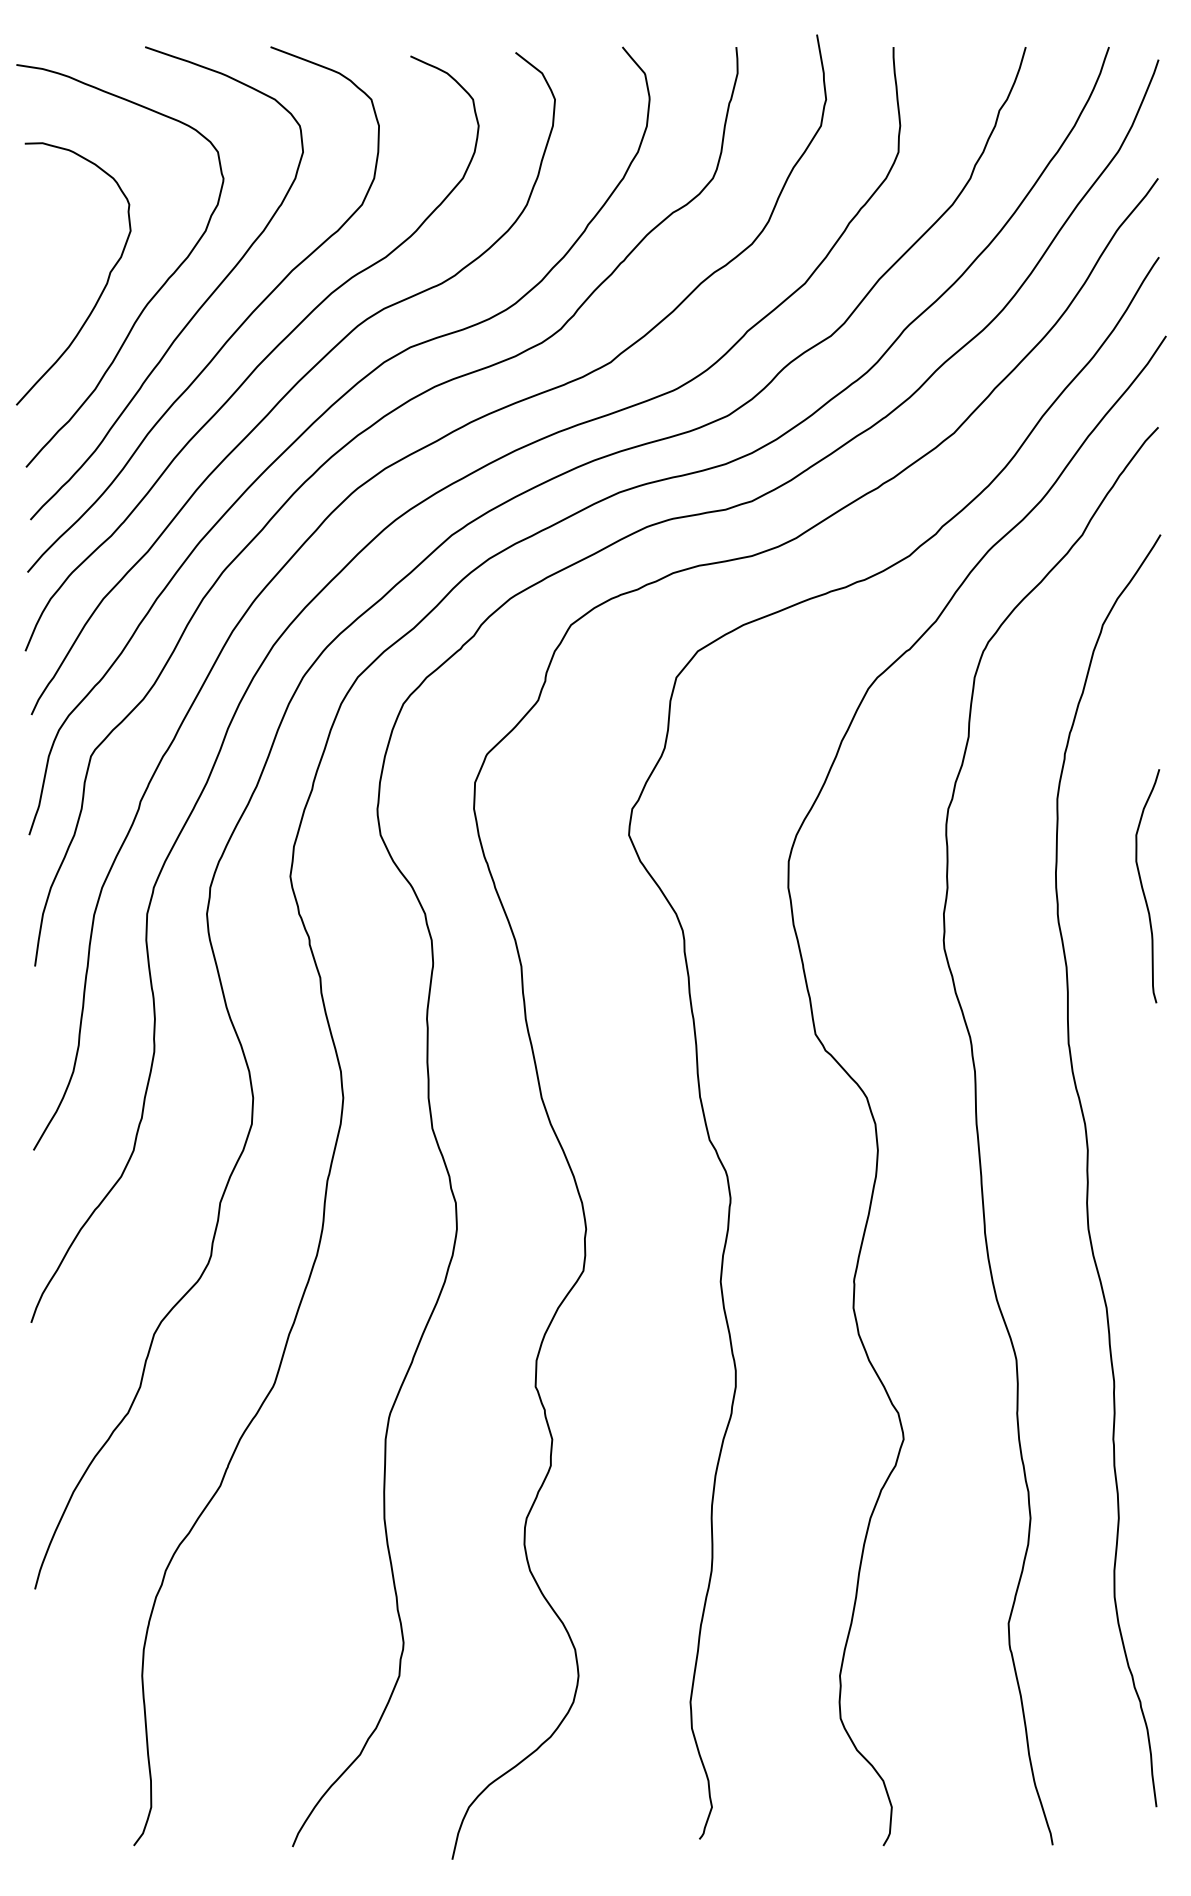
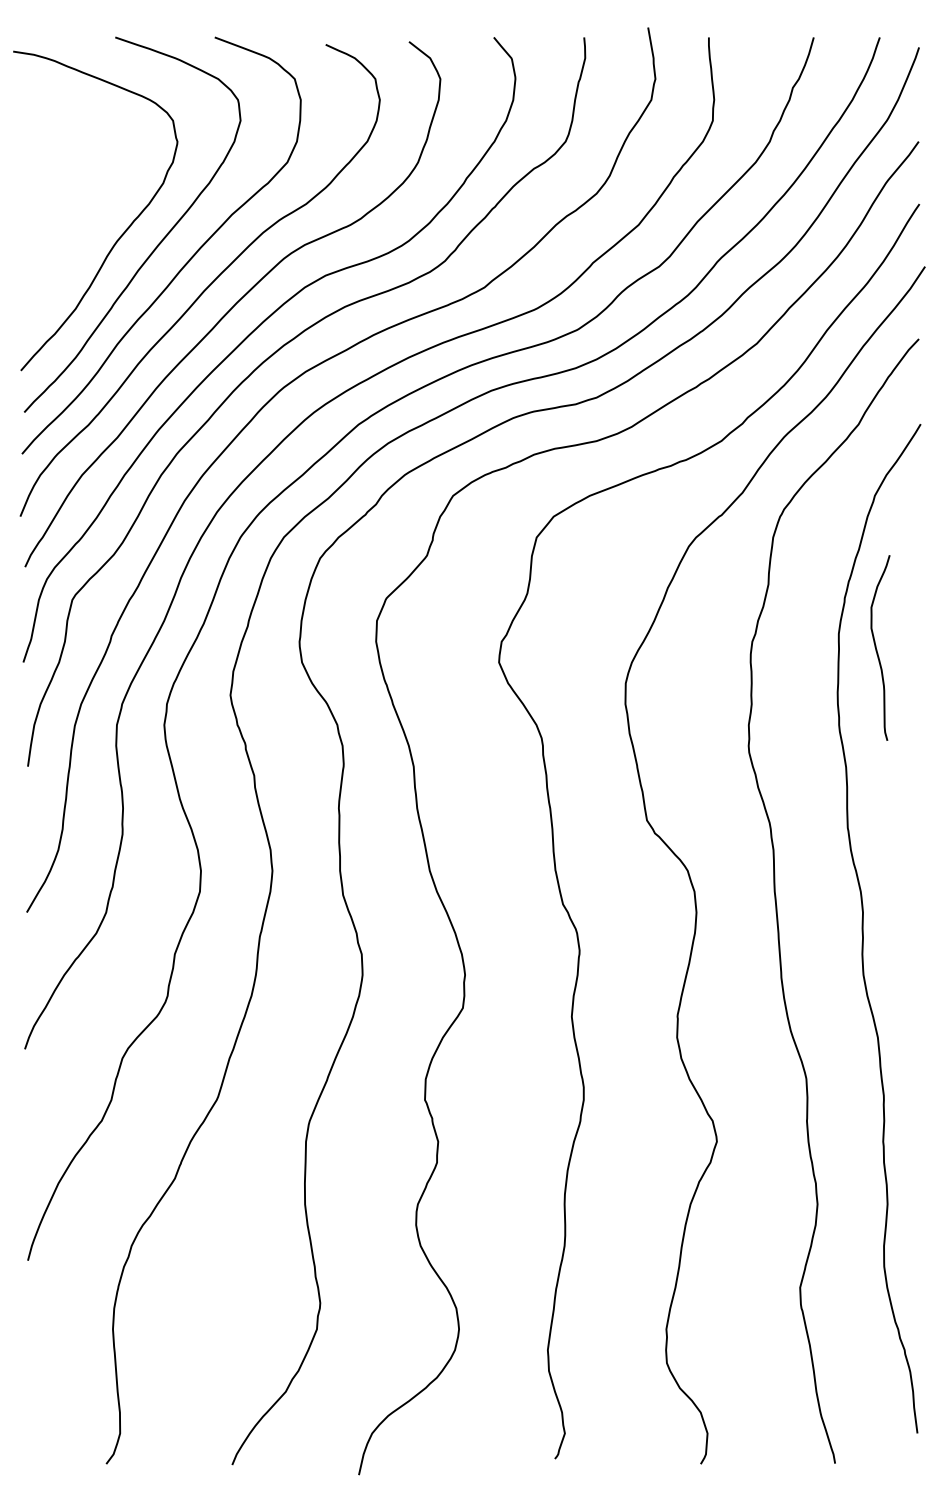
curve: (103, 286) -> (82, 227), removed
curve: (1143, 888) -> (877, 649), moved

